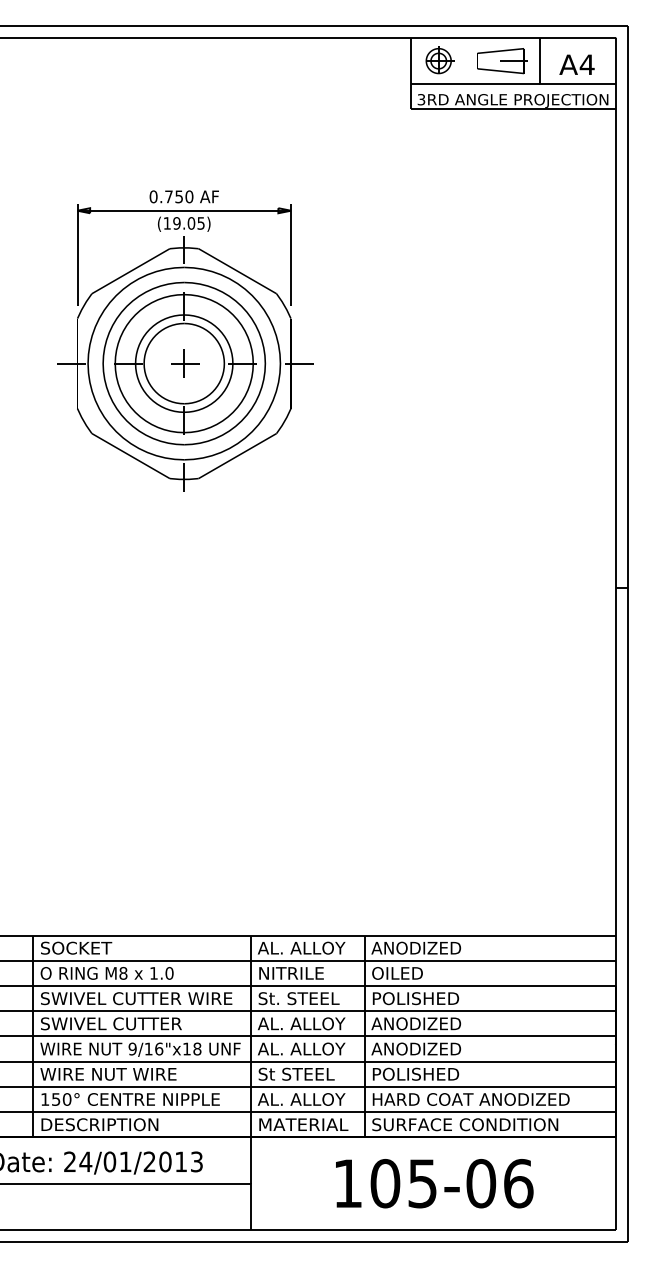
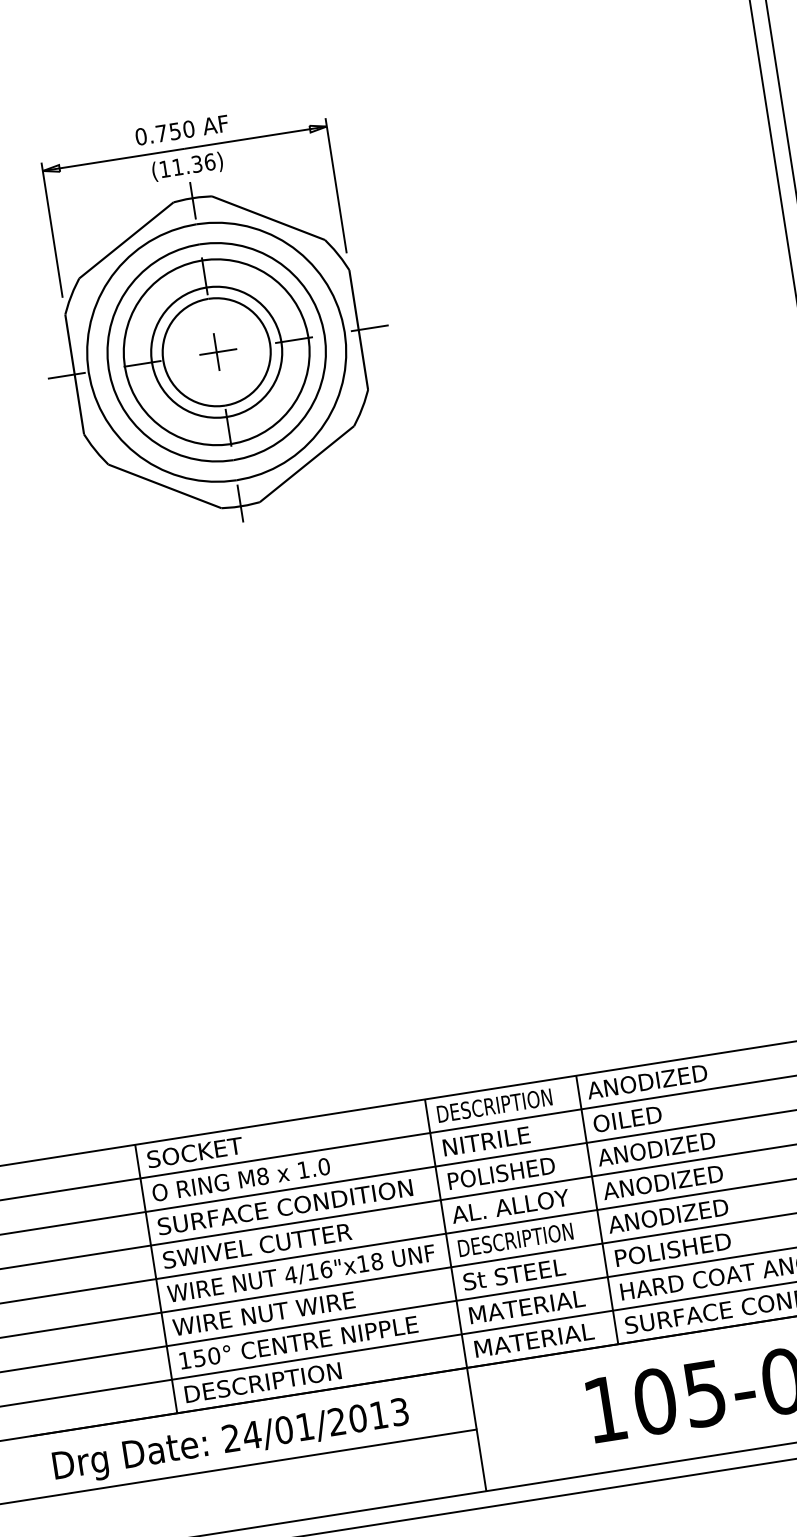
text: (188, 223) -> (193, 164), (19.05) -> (11.36)
text: (301, 947) -> (494, 1104), AL. ALLOY -> DESCRIPTION
text: (139, 998) -> (289, 1206), SWIVEL CUTTER WIRE -> SURFACE CONDITION
text: (298, 998) -> (501, 1173), St. STEEL -> POLISHED
text: (414, 998) -> (655, 1149), POLISHED -> ANODIZED
text: (132, 1048) -> (290, 1274), 9/16"x18 -> 4/16"x18
text: (301, 1048) -> (515, 1239), AL. ALLOY -> DESCRIPTION
text: (301, 1099) -> (526, 1307), AL. ALLOY -> MATERIAL

